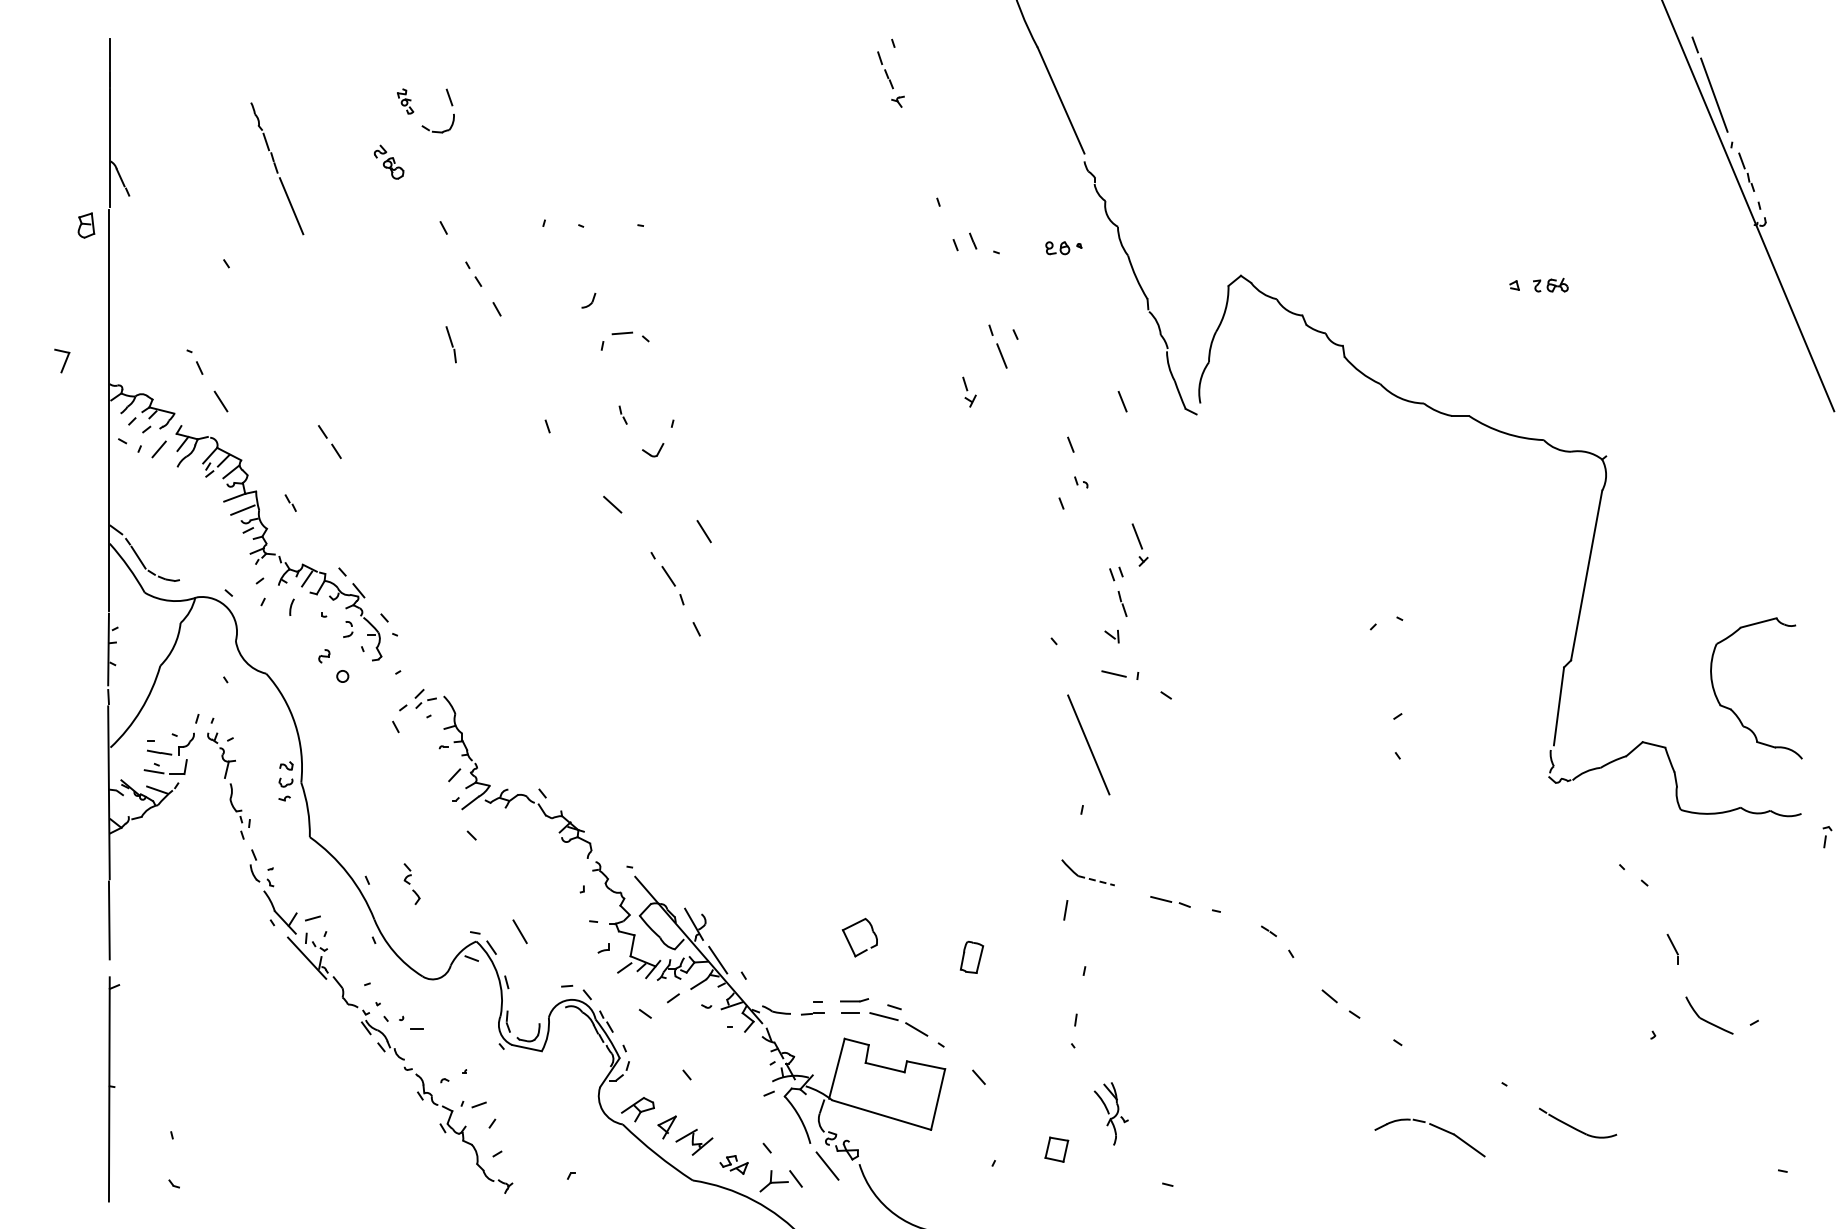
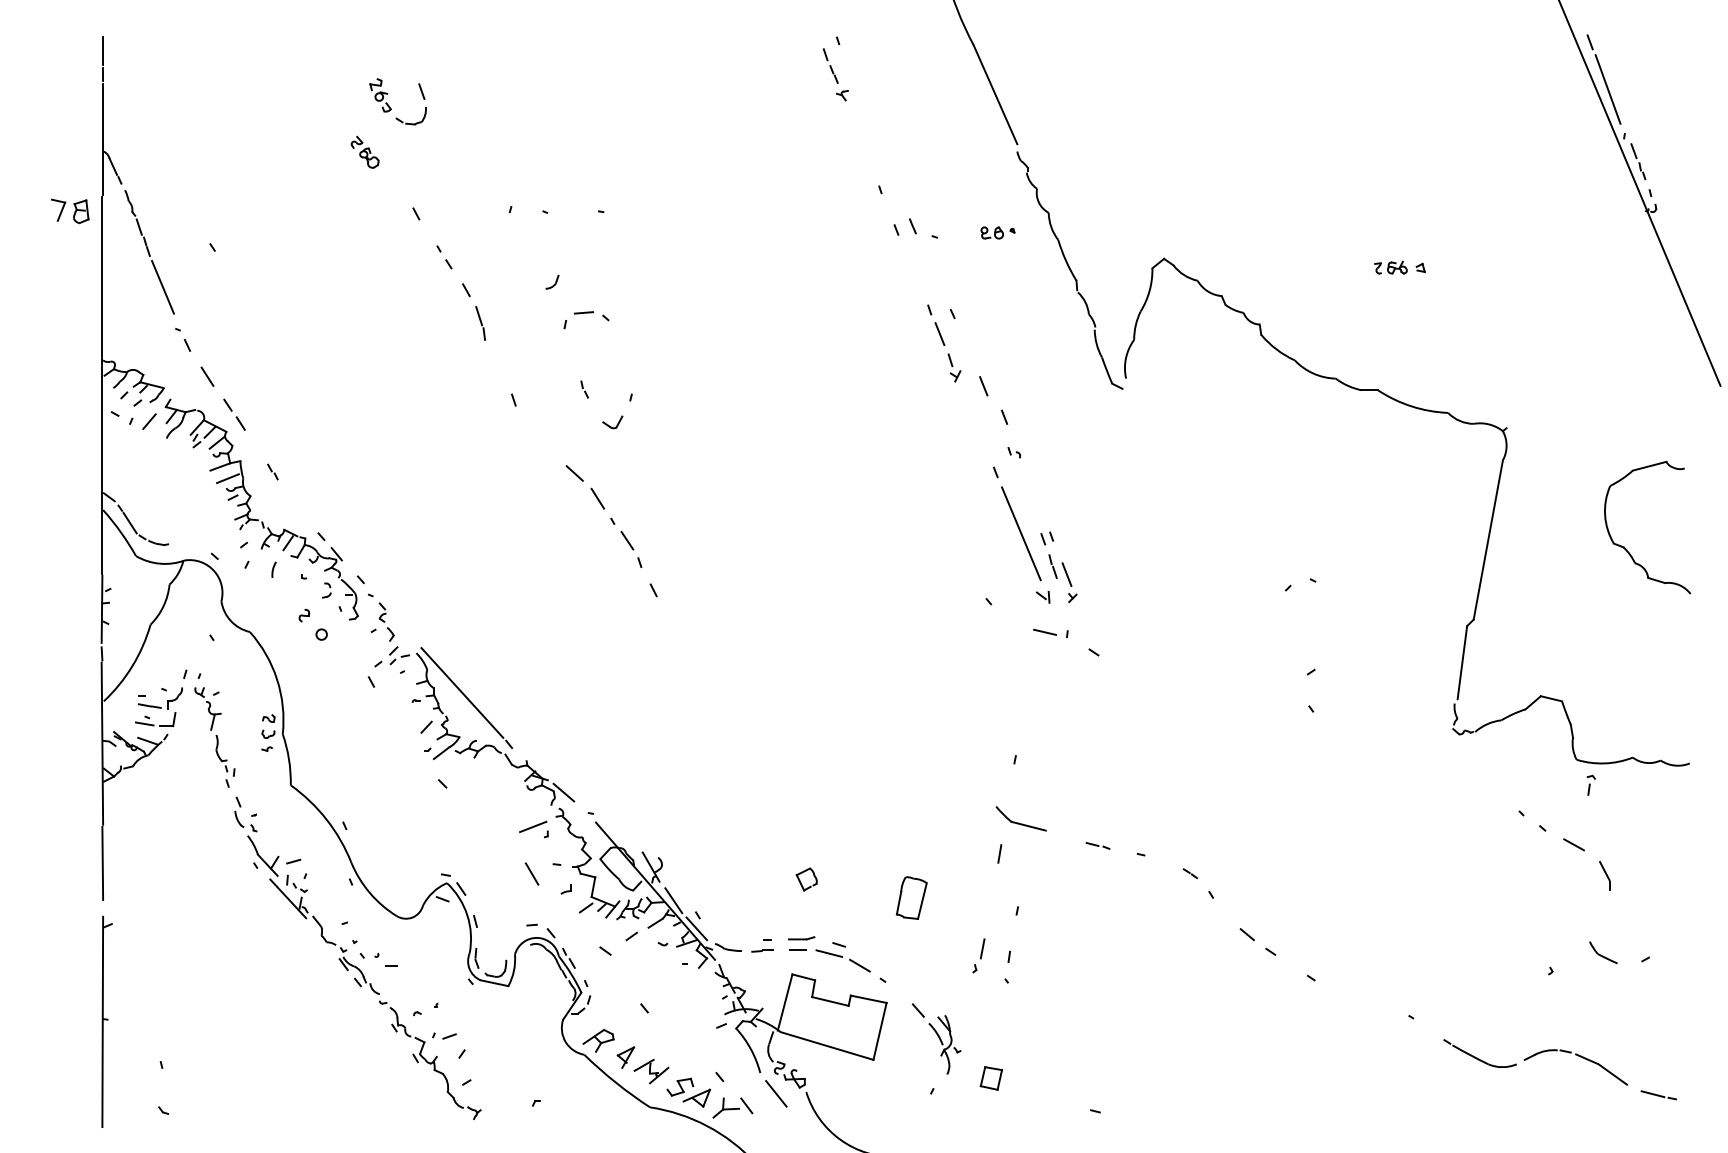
part: (405, 101) -> (380, 95), size x1.43
part: (277, 168) -> (149, 251), moved
part: (1550, 284) -> (1390, 266), moved
part: (450, 344) -> (479, 323), moved
part: (62, 360) -> (58, 209), moved
part: (969, 391) -> (954, 367), moved
line: (1122, 401) -> (983, 386), moved
part: (329, 442) -> (234, 415), moved
line: (703, 531) -> (597, 498), moved
part: (1139, 544) -> (1068, 582), moved
part: (1733, 710) -> (1626, 548), moved
line: (492, 738) -> (462, 692), added
line: (1088, 744) -> (1021, 533), moved
part: (1827, 837) -> (1591, 785), moved
line: (600, 844) -> (563, 792), added
line: (1096, 880) -> (1028, 825), dashed -> solid
line: (568, 881) -> (533, 826), added
part: (411, 883) -> (386, 621), moved
line: (1677, 900) -> (1573, 844), added
part: (1170, 901) -> (1098, 845), size x0.62
line: (519, 931) -> (531, 873), moved
part: (859, 937) -> (806, 879), size x0.62
part: (1672, 949) -> (1604, 875), moved
part: (971, 957) -> (911, 898), size x1.43
line: (742, 990) -> (696, 929), added
part: (1709, 1015) -> (1603, 952), size x0.62
part: (1043, 1018) -> (978, 955), added
part: (1110, 1113) -> (944, 1044), moved
part: (1432, 1126) -> (1578, 1056), moved
part: (733, 1164) -> (688, 1092), size x1.67
line: (1762, 1166) -> (1653, 1094), added

